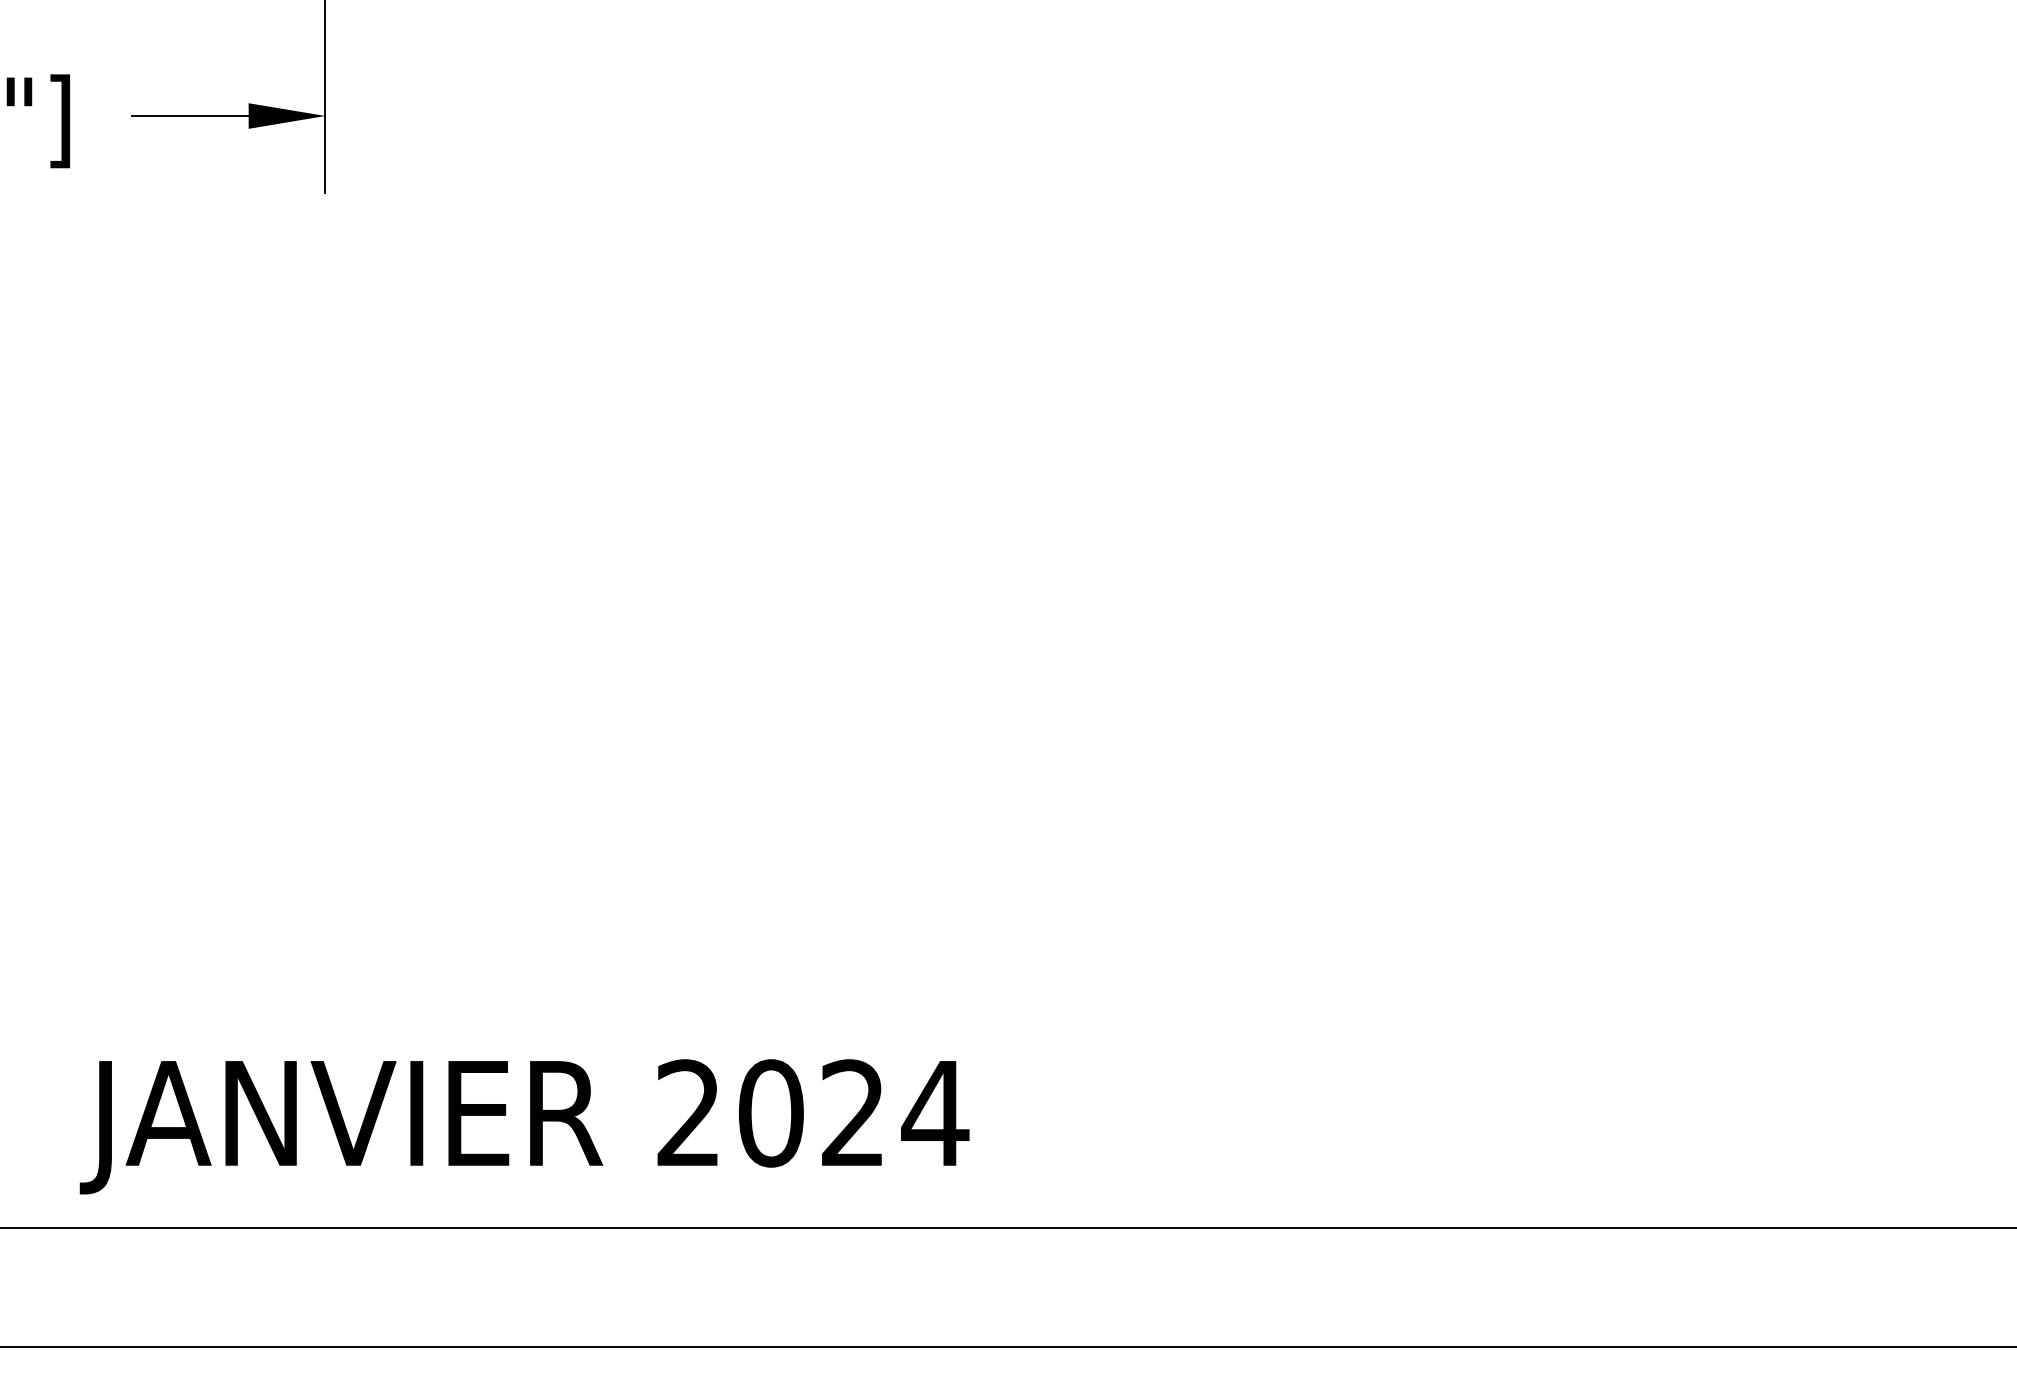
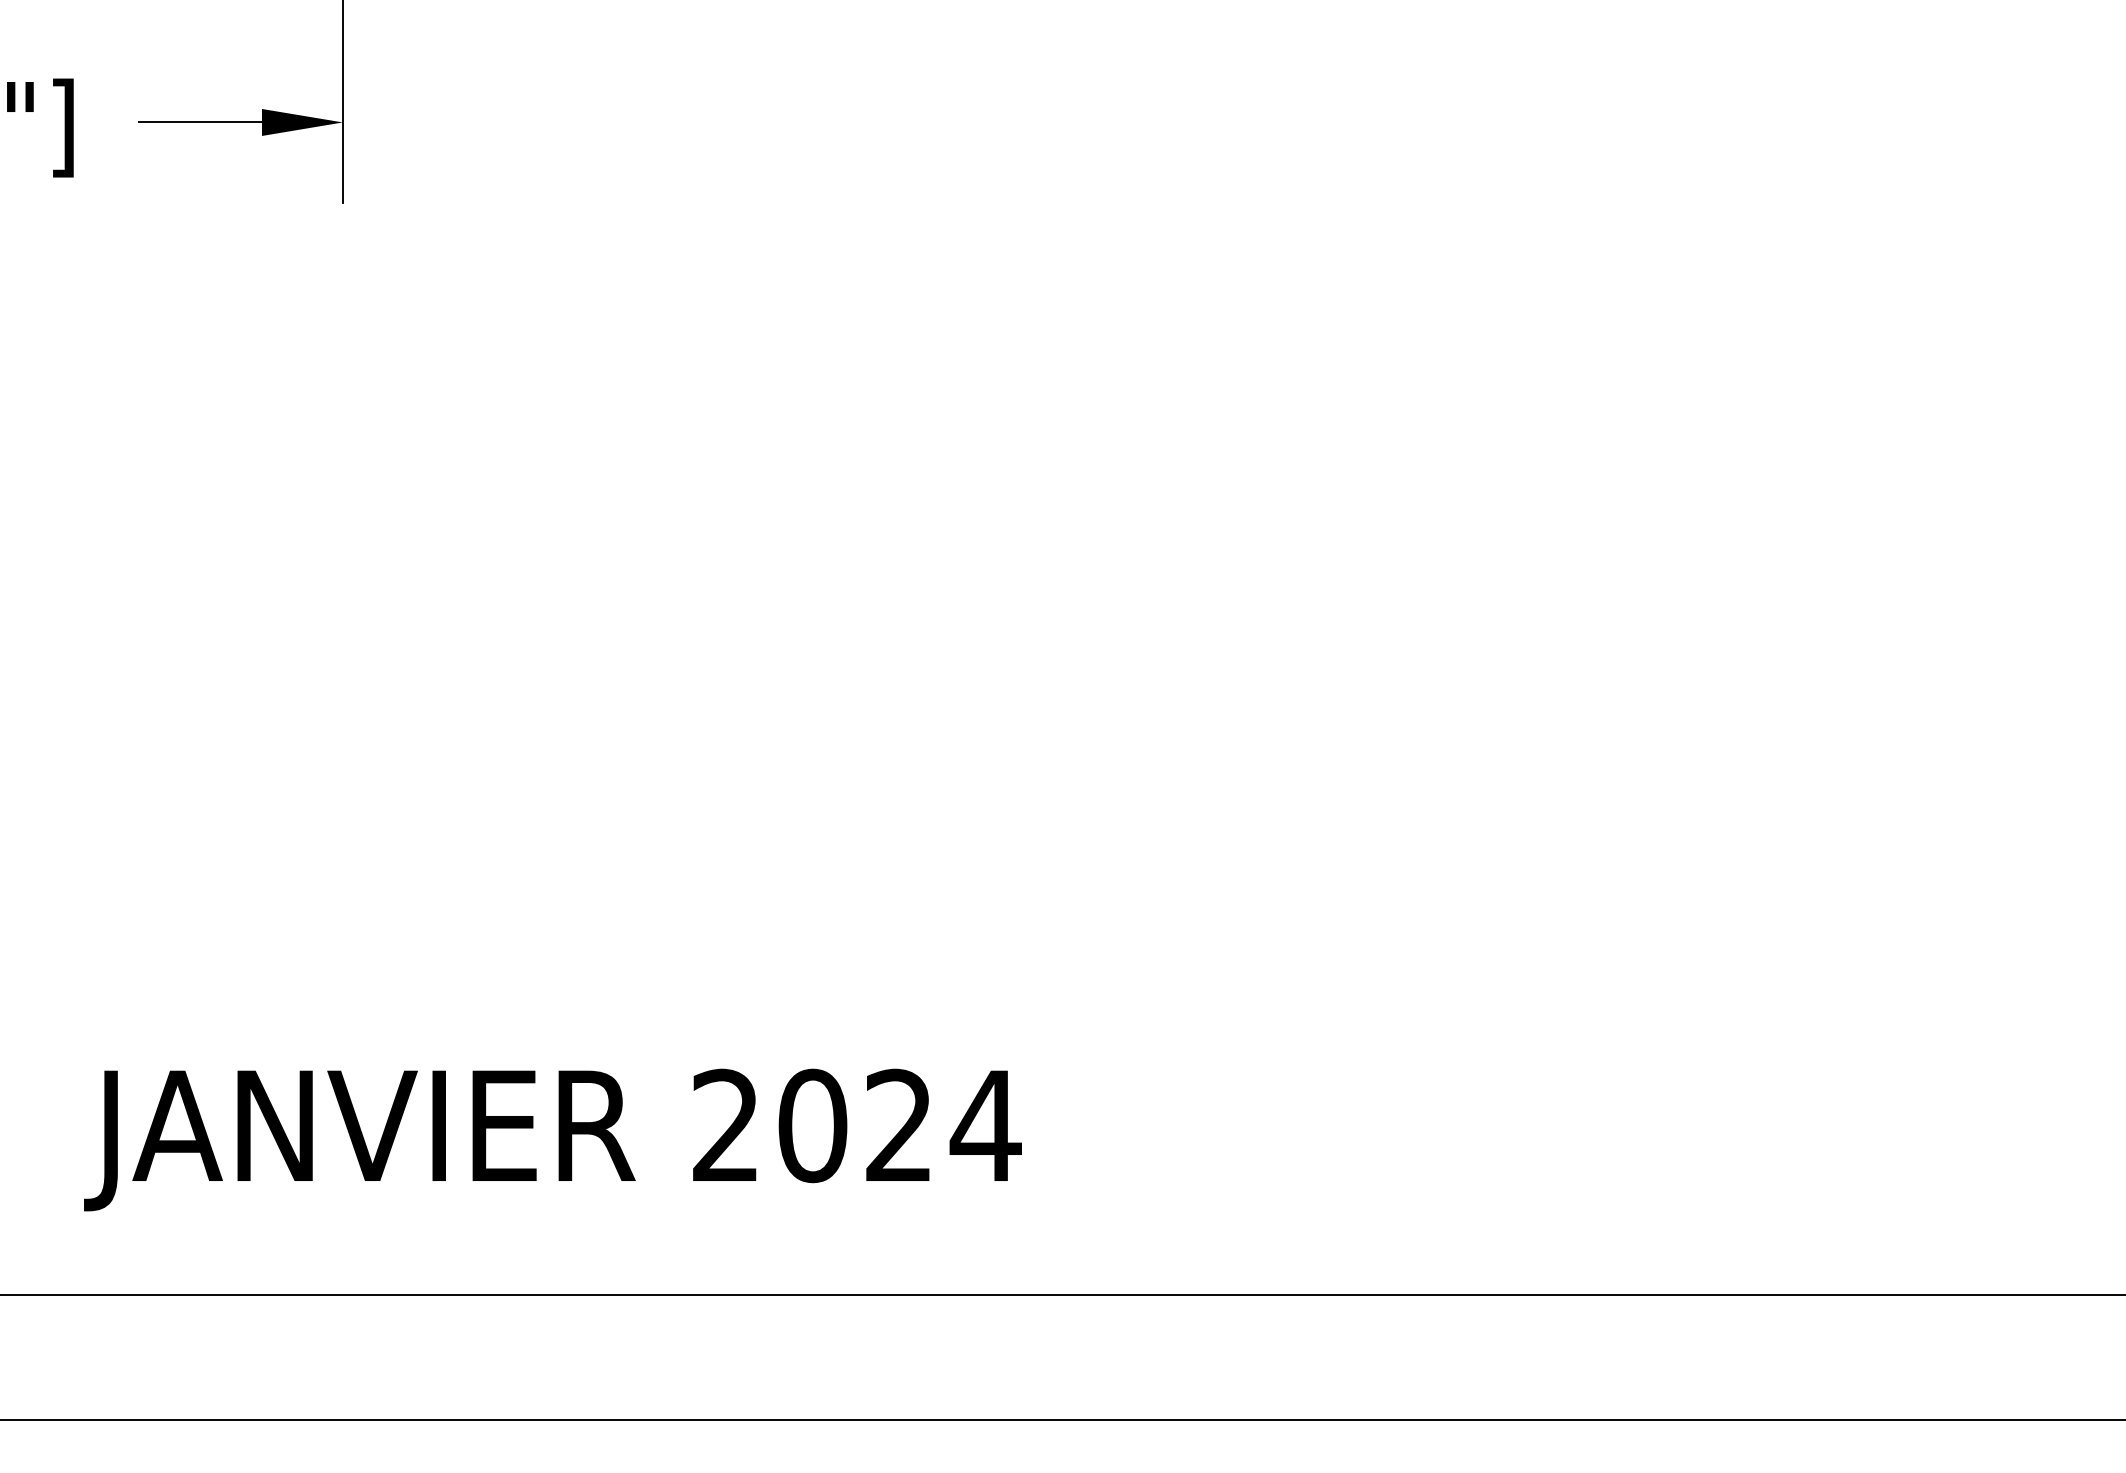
text: (524, 1126) -> (552, 1139), moved

